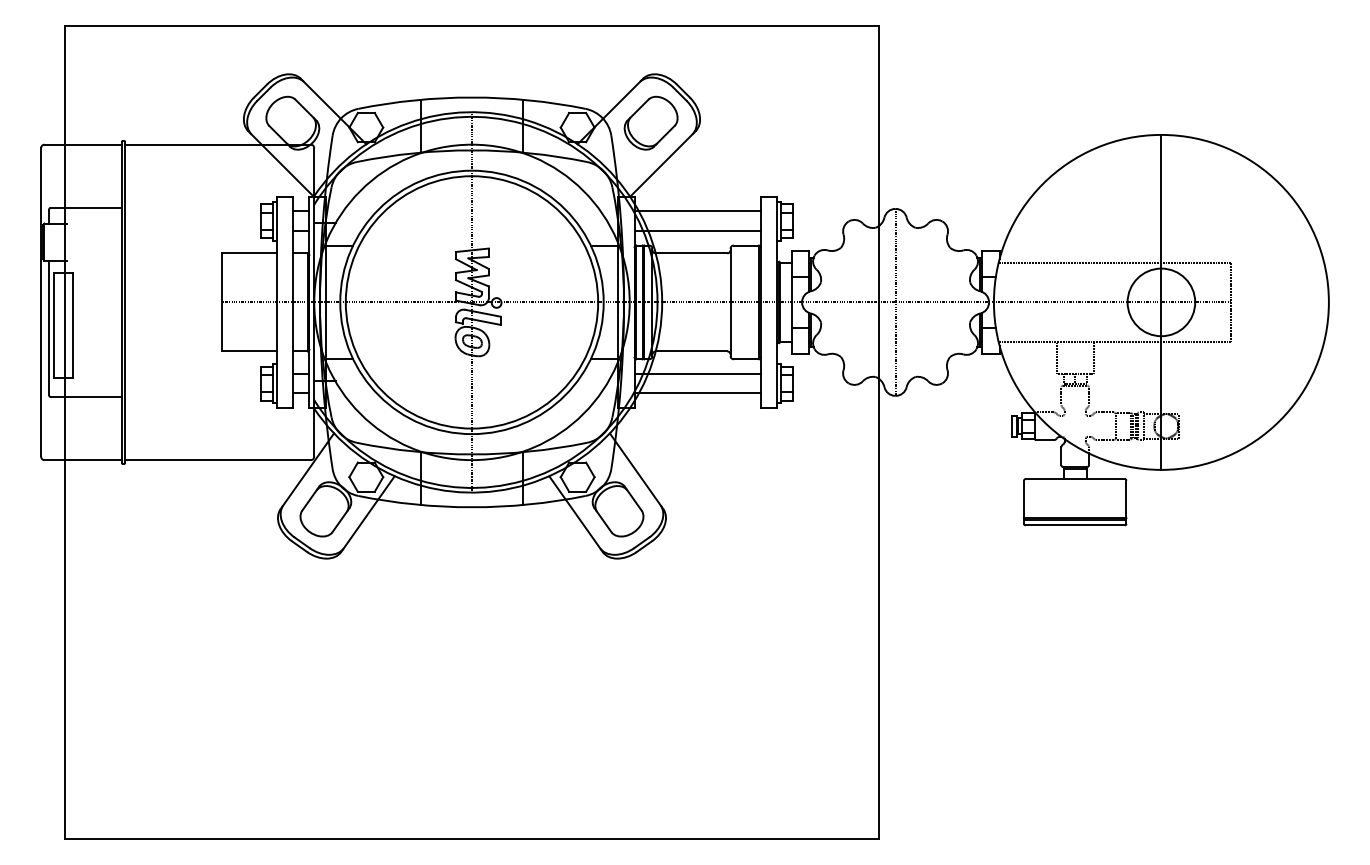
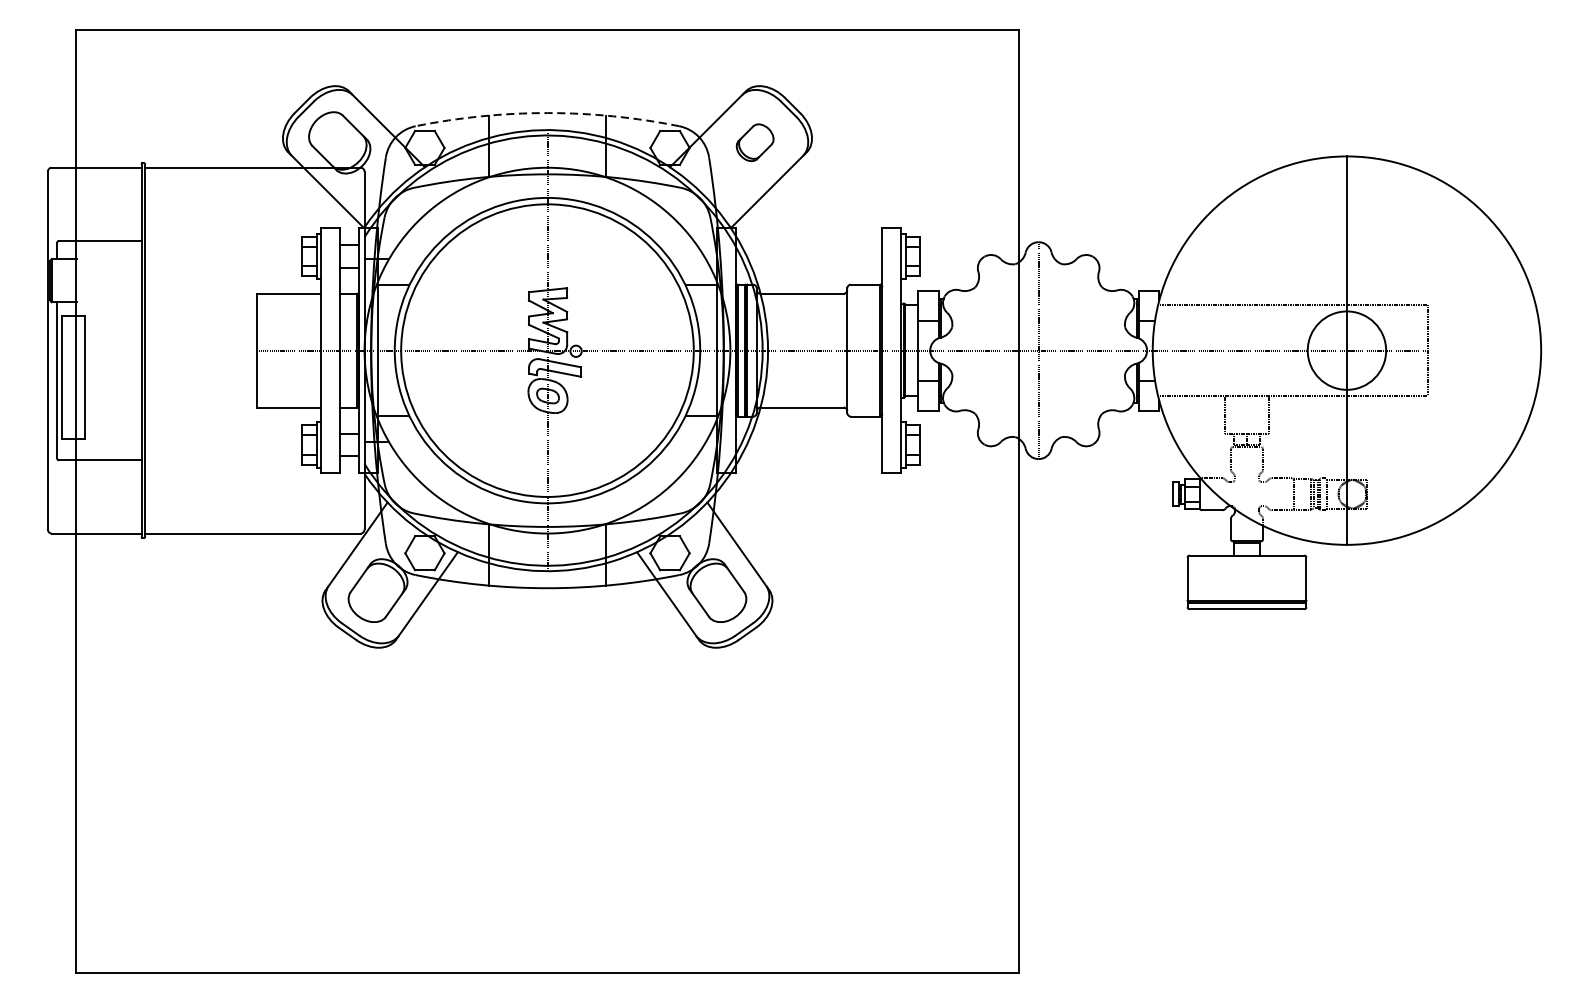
arc: (471, 97) -> (546, 113), solid -> dashed
part: (650, 122) -> (754, 142), size x0.6
line: (697, 211) -> (808, 245), removed
line: (697, 230) -> (808, 267), removed
line: (697, 373) -> (808, 433), removed
line: (697, 393) -> (808, 456), removed

